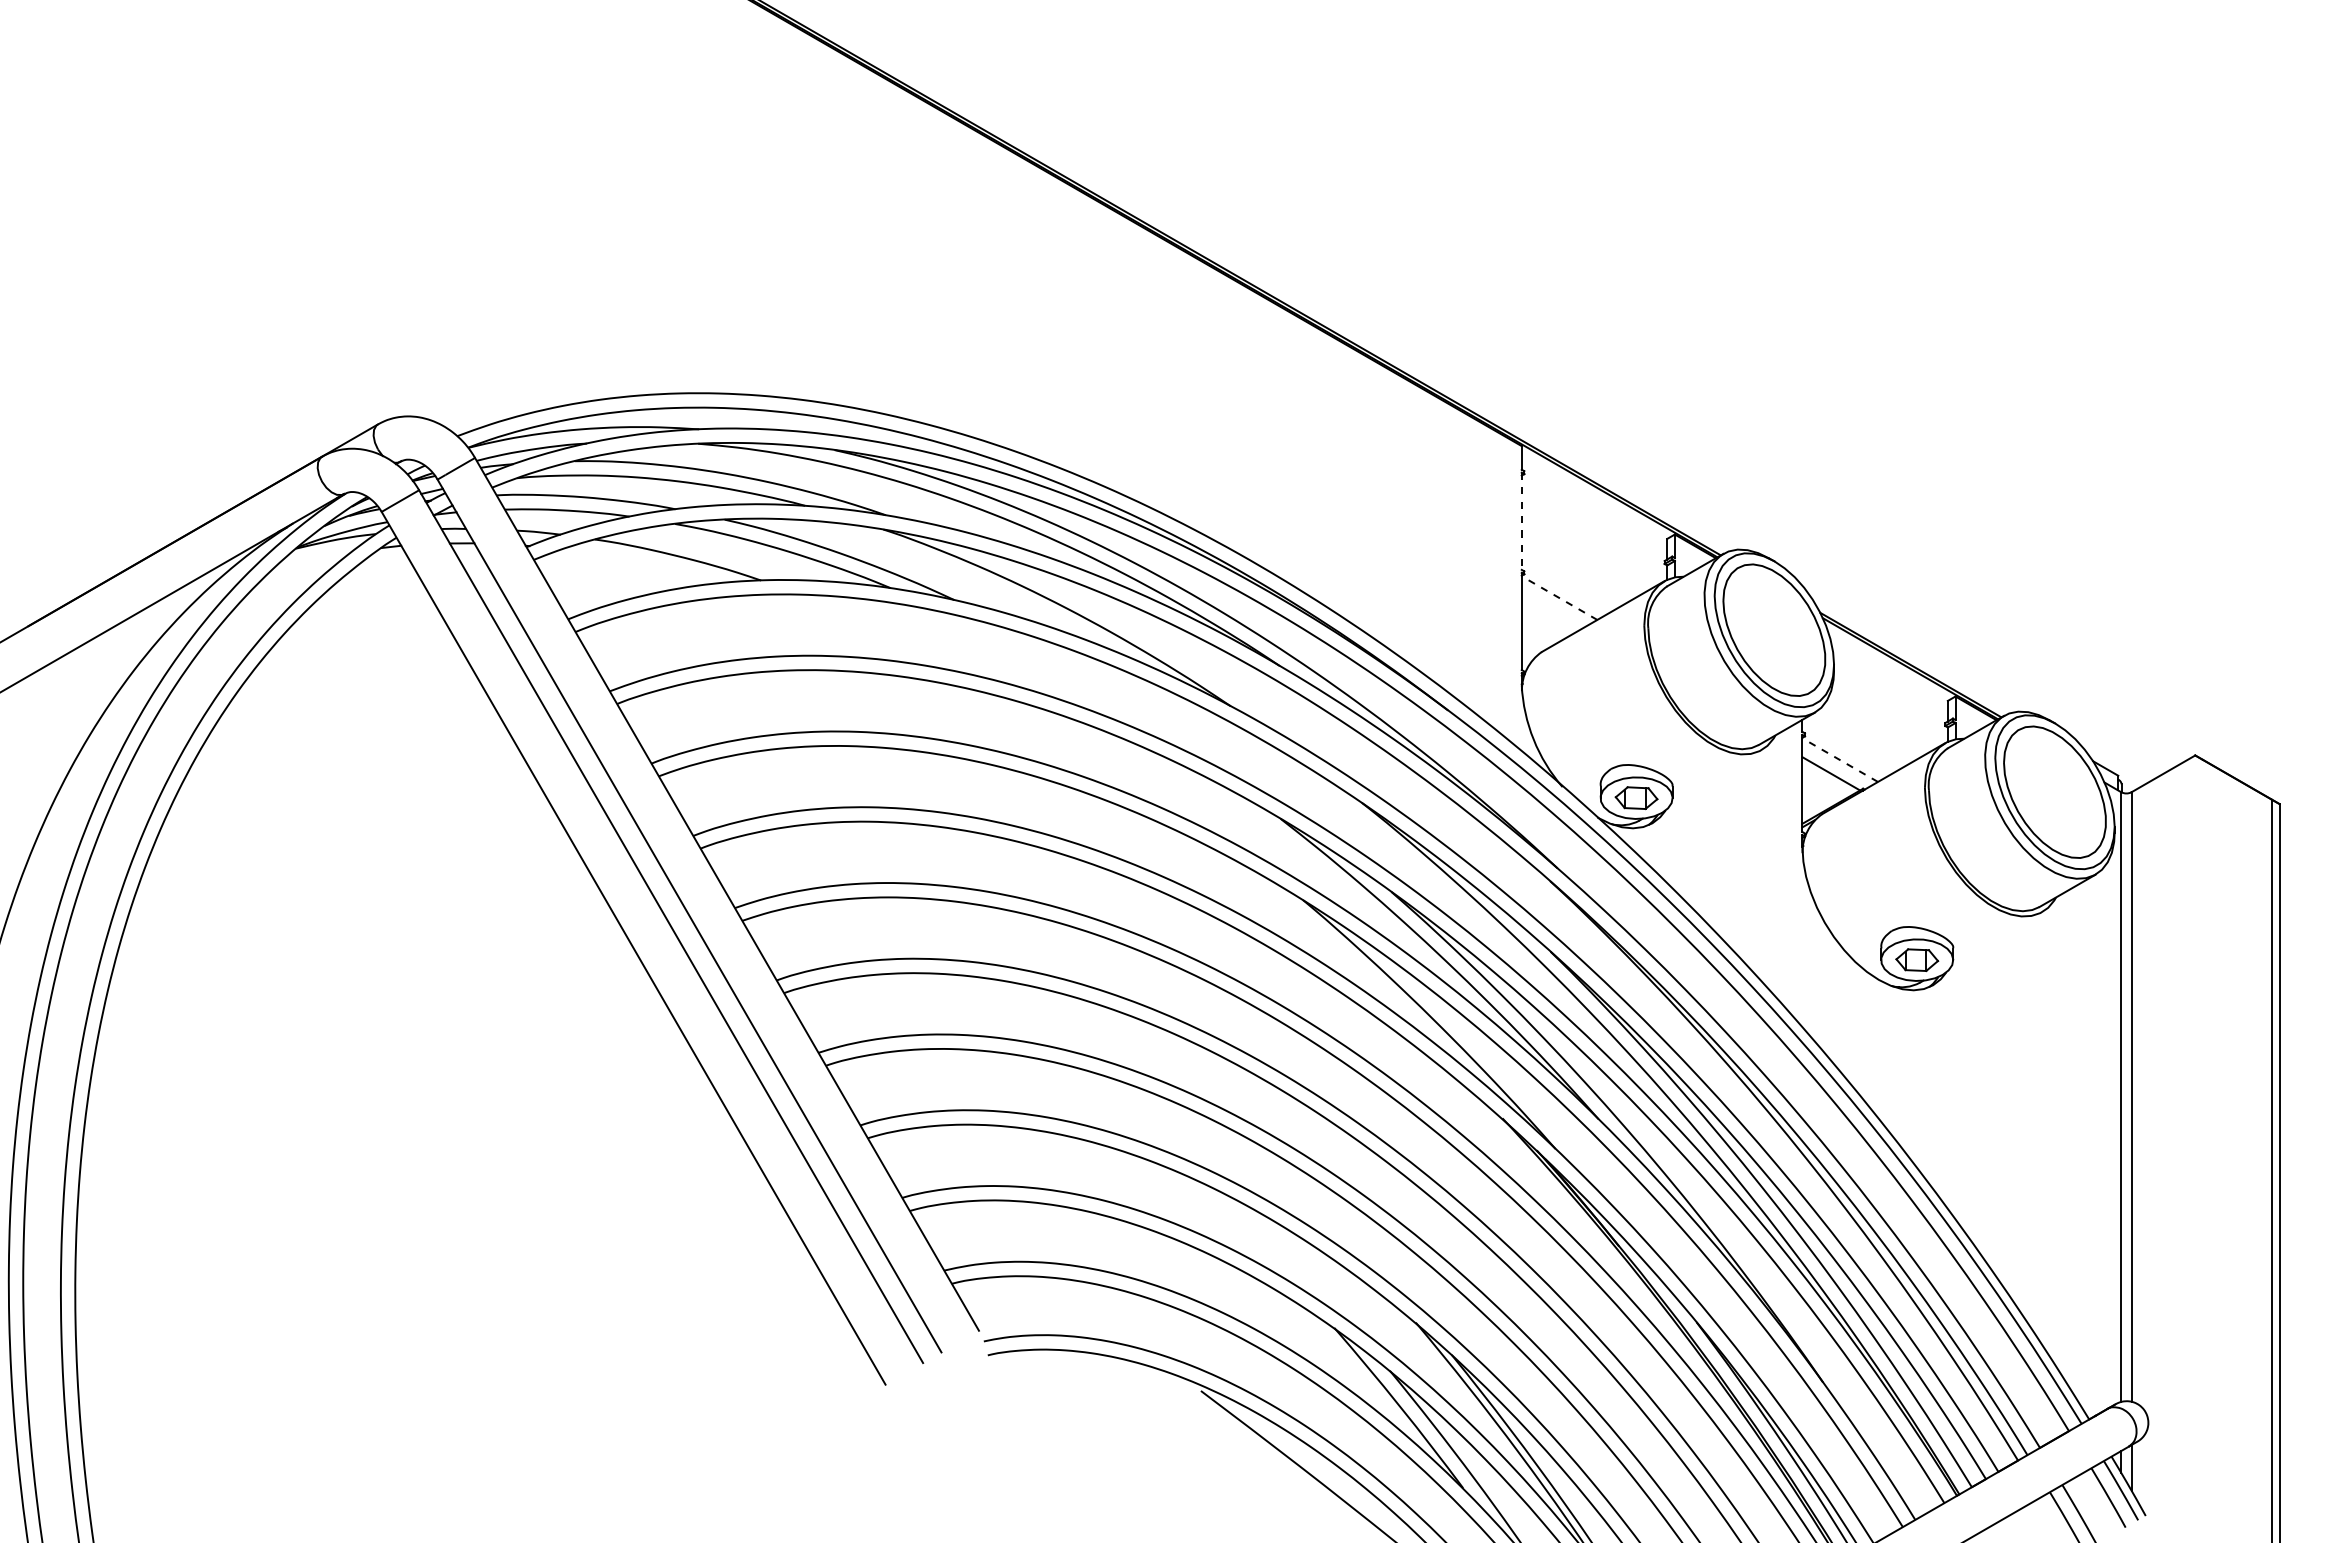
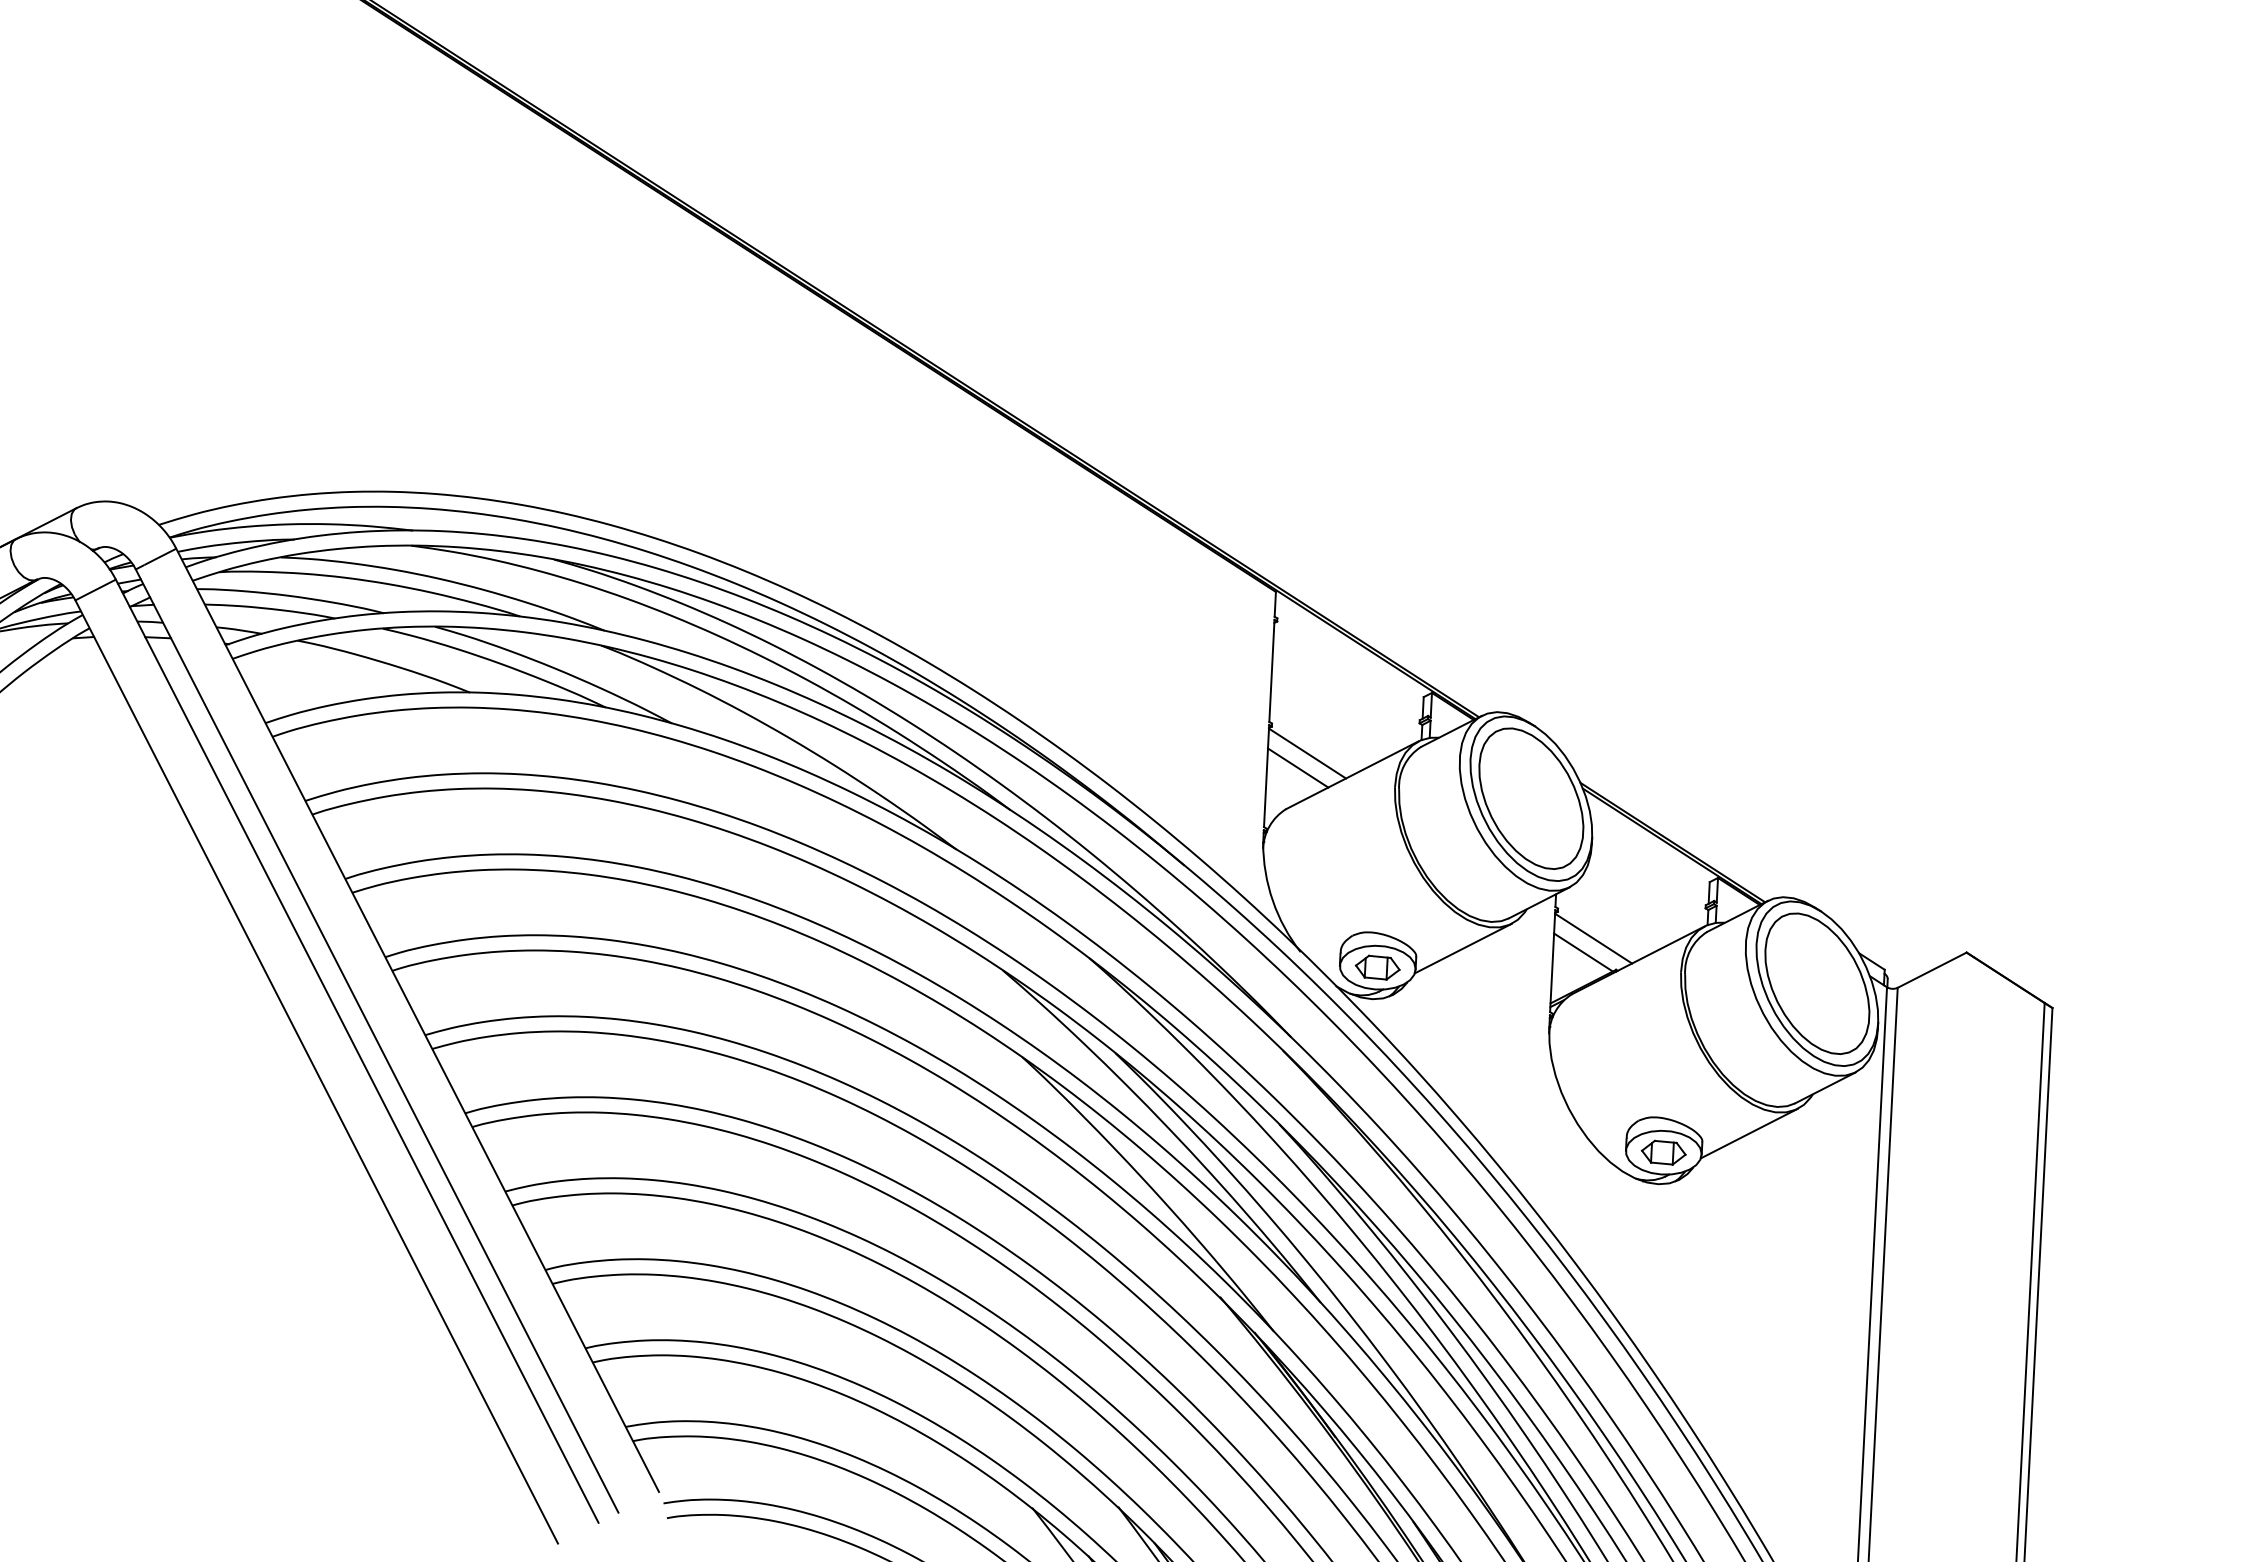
line: (1521, 521) -> (1271, 671), dashed -> solid
line: (1559, 598) -> (1307, 753), dashed -> solid
line: (1551, 612) -> (1298, 768), added
line: (1840, 760) -> (1593, 938), dashed -> solid
line: (1716, 775) -> (1462, 948), added
line: (1997, 937) -> (1749, 1133), added

